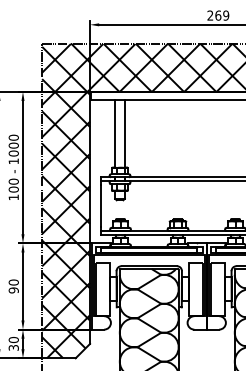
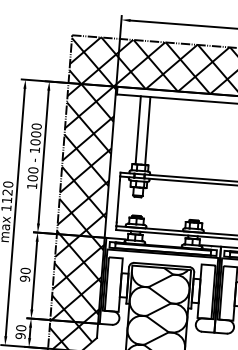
text: (13, 347) -> (20, 335), 30 -> 90

